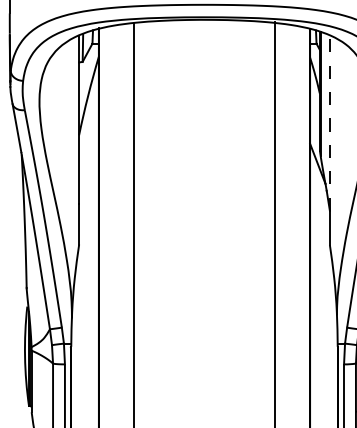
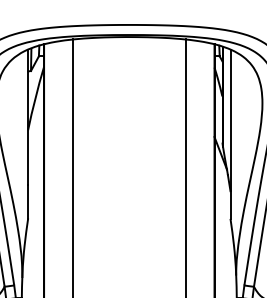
line: (329, 123) -> (230, 120), dashed -> solid

